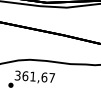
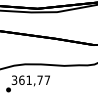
text: (43, 76) -> (39, 79), 361,67 -> 361,77

